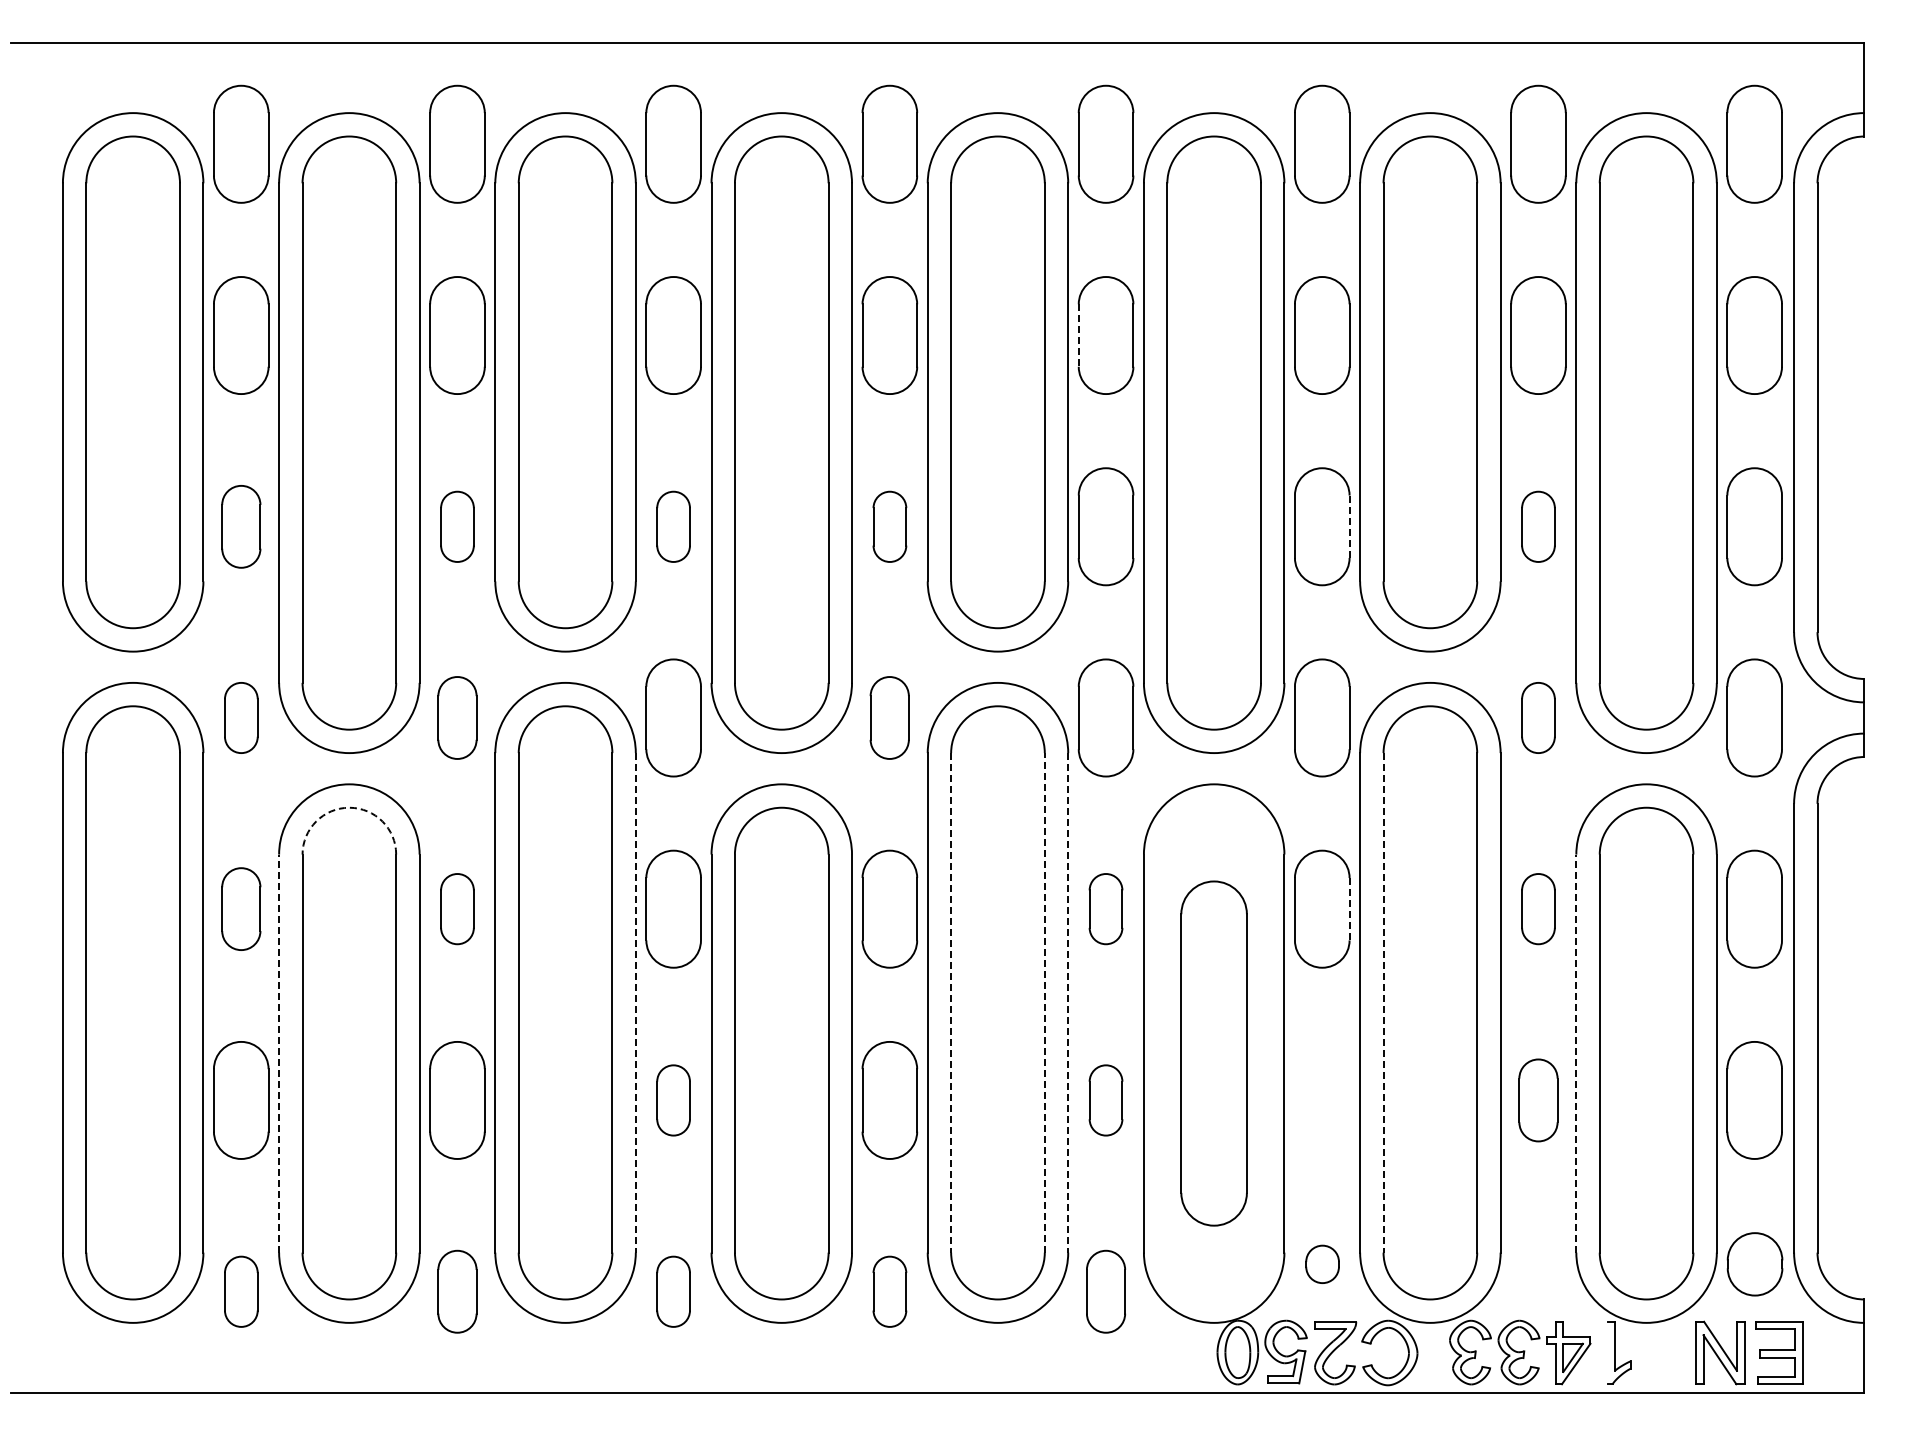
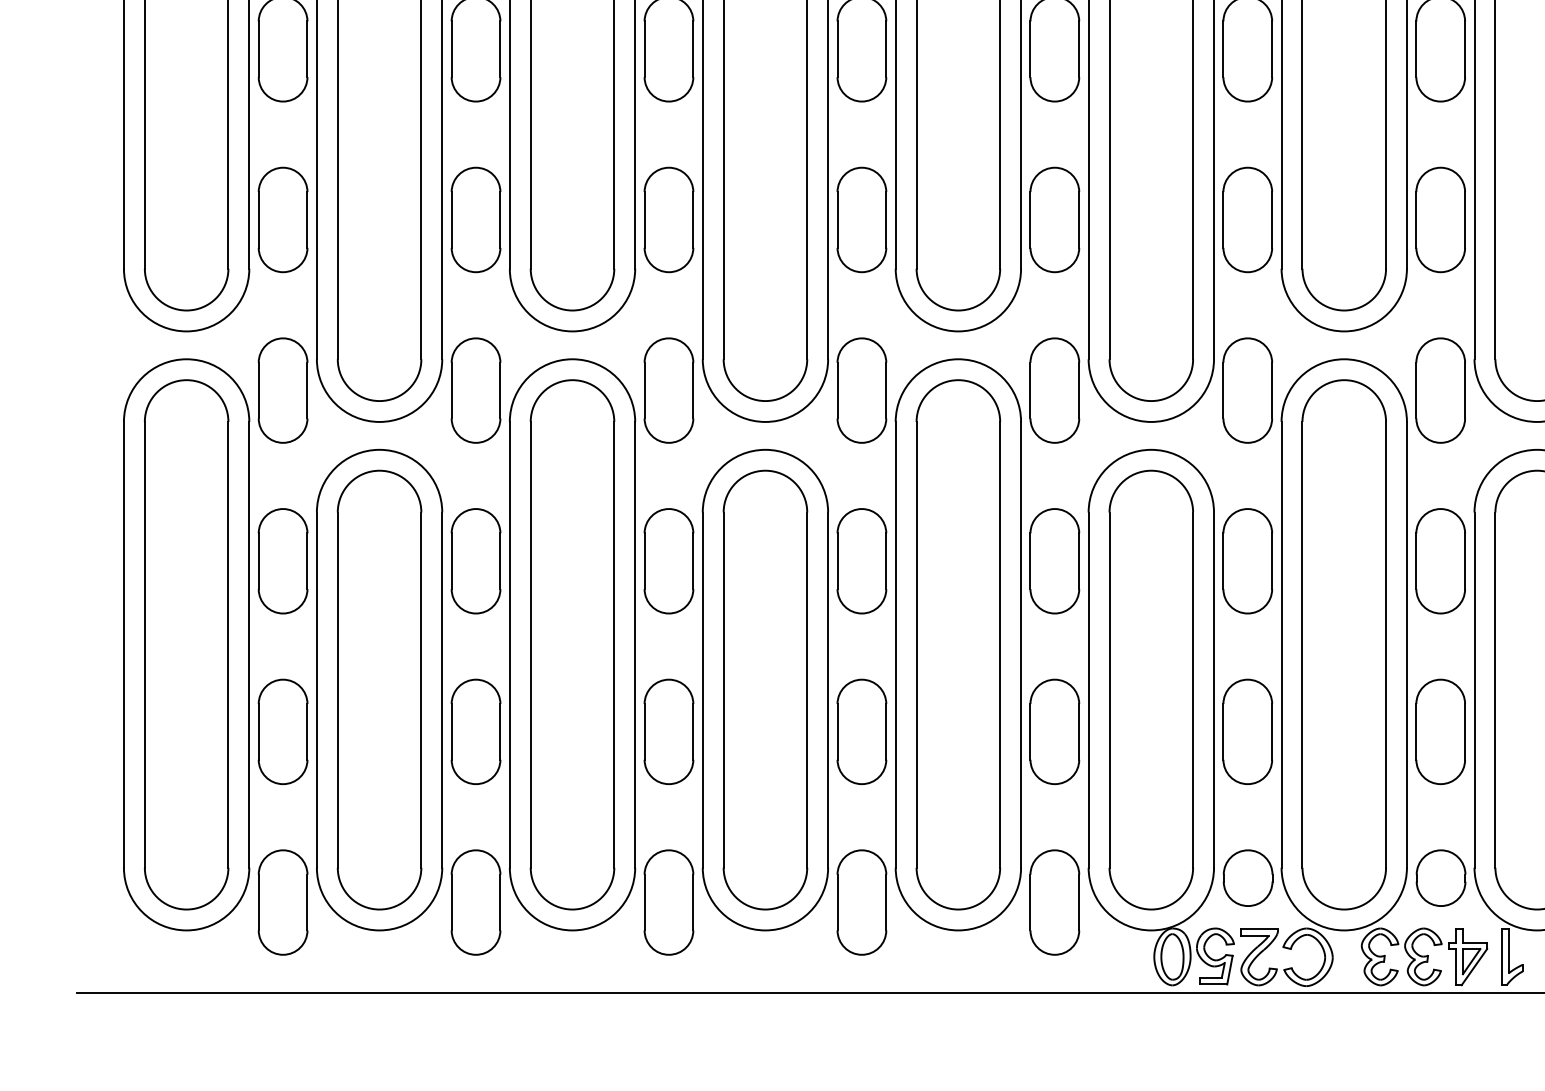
line: (1078, 336) -> (1030, 50), dashed -> solid
part: (241, 526) -> (283, 219), size x1.43
part: (457, 526) -> (476, 219), size x1.67
part: (673, 526) -> (668, 219), size x1.67
part: (889, 526) -> (861, 219), size x1.67
line: (1349, 526) -> (1272, 219), dashed -> solid
part: (1538, 526) -> (1440, 219), size x1.67
part: (241, 717) -> (283, 390), size x1.67
part: (457, 717) -> (476, 390), size x1.43
part: (889, 717) -> (861, 390), size x1.43
part: (1538, 717) -> (1440, 390), size x1.67
arc: (349, 807) -> (379, 470), dashed -> solid
part: (241, 908) -> (283, 560), size x1.43
part: (457, 908) -> (476, 560), size x1.67
part: (1105, 908) -> (1054, 560), size x1.67
line: (1349, 908) -> (1272, 560), dashed -> solid
part: (1538, 908) -> (1440, 560), size x1.67
line: (635, 1002) -> (634, 644), dashed -> solid
line: (951, 1002) -> (916, 644), dashed -> solid
line: (1044, 1002) -> (999, 644), dashed -> solid
line: (1068, 1002) -> (1021, 644), dashed -> solid
line: (1383, 1002) -> (1302, 644), dashed -> solid
line: (279, 1053) -> (317, 690), dashed -> solid
part: (1213, 1053) -> (1150, 690), size x1.43
line: (1576, 1053) -> (1474, 690), dashed -> solid
part: (673, 1100) -> (668, 731), size x1.67
part: (1105, 1100) -> (1054, 731), size x1.67
part: (1322, 1100) -> (1247, 731), added
part: (1538, 1100) -> (1440, 731), size x1.43
part: (1322, 1264) -> (1247, 878), size x1.67
part: (1538, 1264) -> (1440, 878), added
part: (241, 1291) -> (283, 902), size x1.67
part: (457, 1291) -> (476, 902), size x1.43
part: (673, 1291) -> (668, 902), size x1.67
part: (889, 1291) -> (861, 902), size x1.67
part: (1105, 1291) -> (1054, 902), size x1.43
line: (1607, 1352) -> (1502, 956), added

